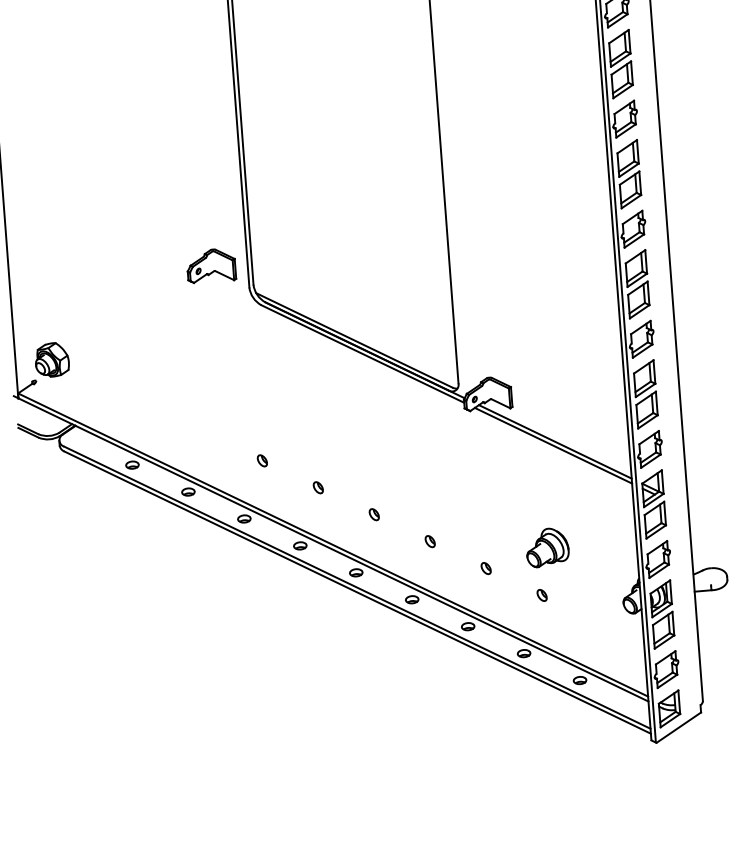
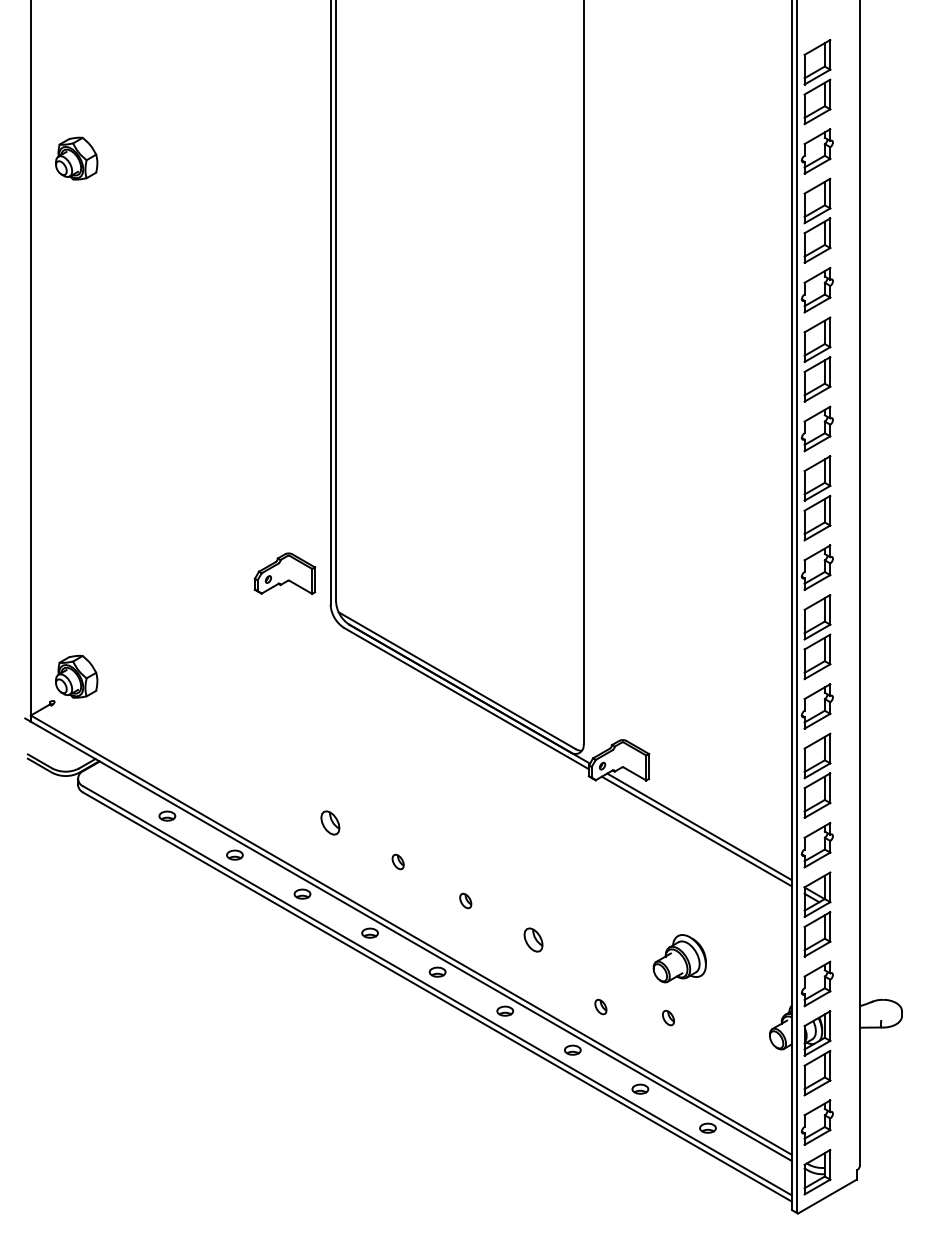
part: (262, 460) -> (330, 822), size x1.6
part: (429, 541) -> (532, 939), size x1.6
part: (485, 568) -> (600, 1006), moved

